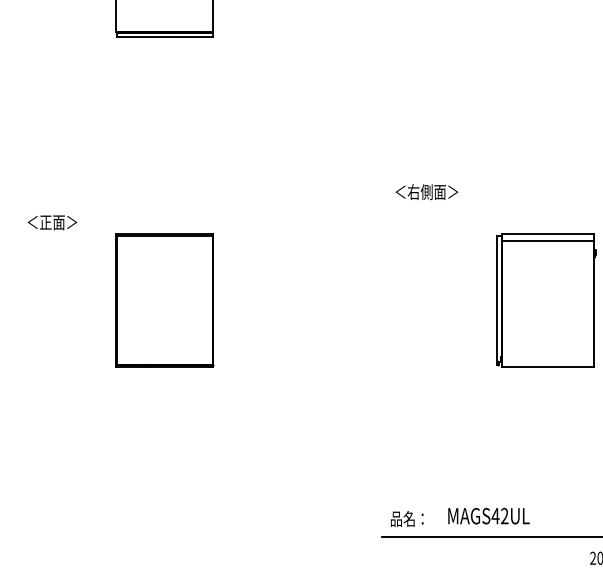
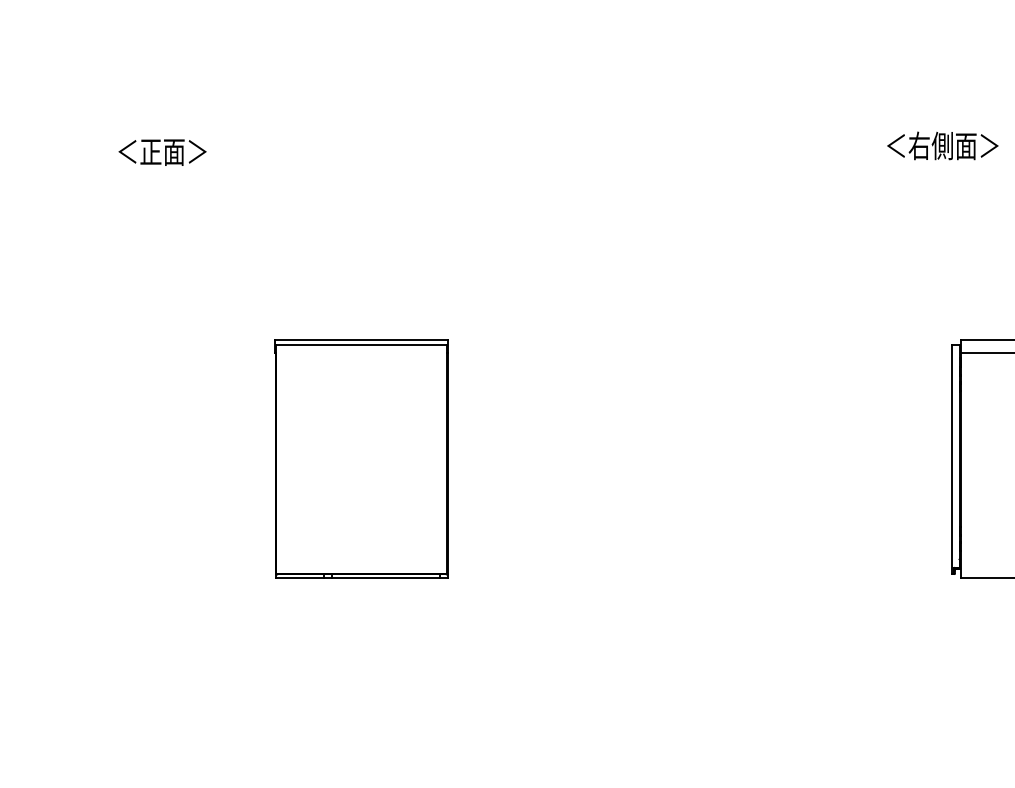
text: (426, 192) -> (942, 146), moved
text: (52, 222) -> (162, 151), moved

